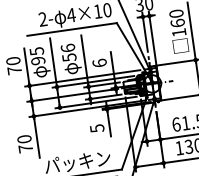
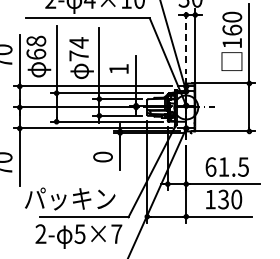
line: (145, 31) -> (186, 35), solid -> dashed
text: (68, 53) -> (78, 49), 56 -> 74
text: (37, 55) -> (36, 47), 95 -> 68
text: (99, 62) -> (118, 68), 6 -> 1
text: (96, 128) -> (102, 156), 5 -> 0

